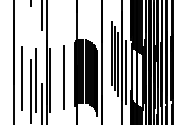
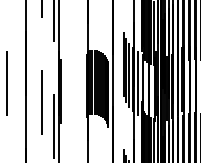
line: (63, 77) -> (74, 88), removed
line: (22, 78) -> (33, 89), removed
line: (36, 80) -> (47, 91), removed

